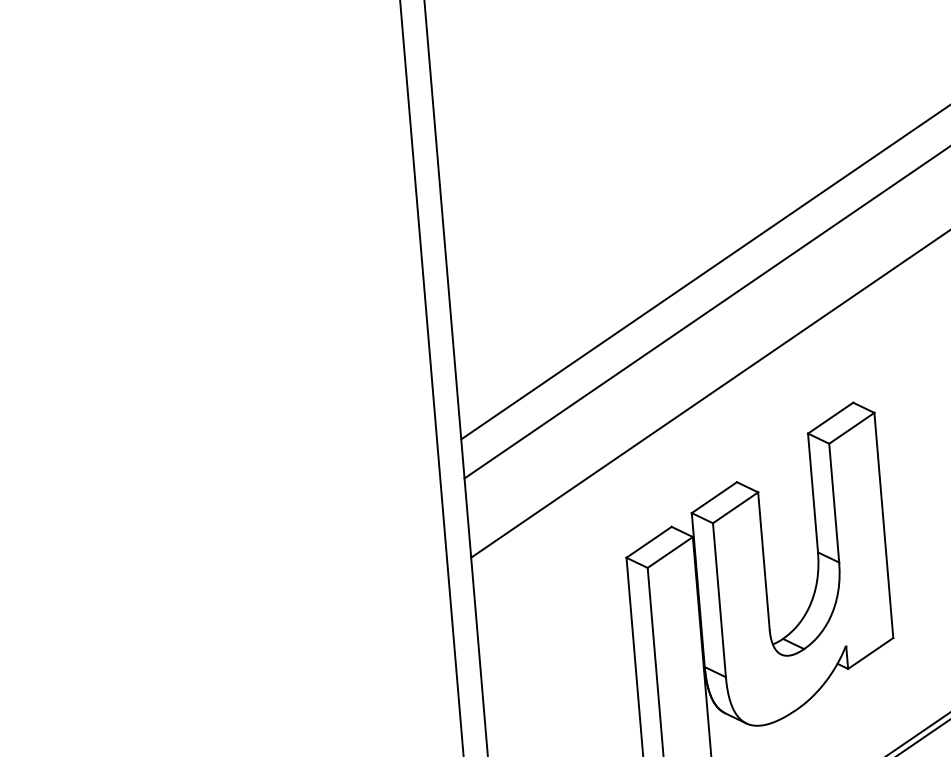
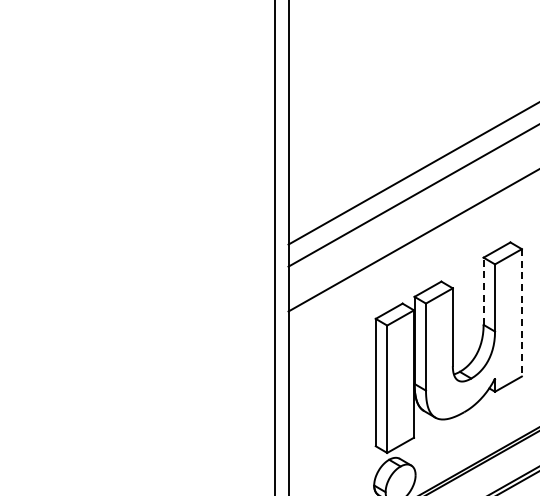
line: (812, 493) -> (483, 291), solid -> dashed
line: (883, 524) -> (521, 312), solid -> dashed

